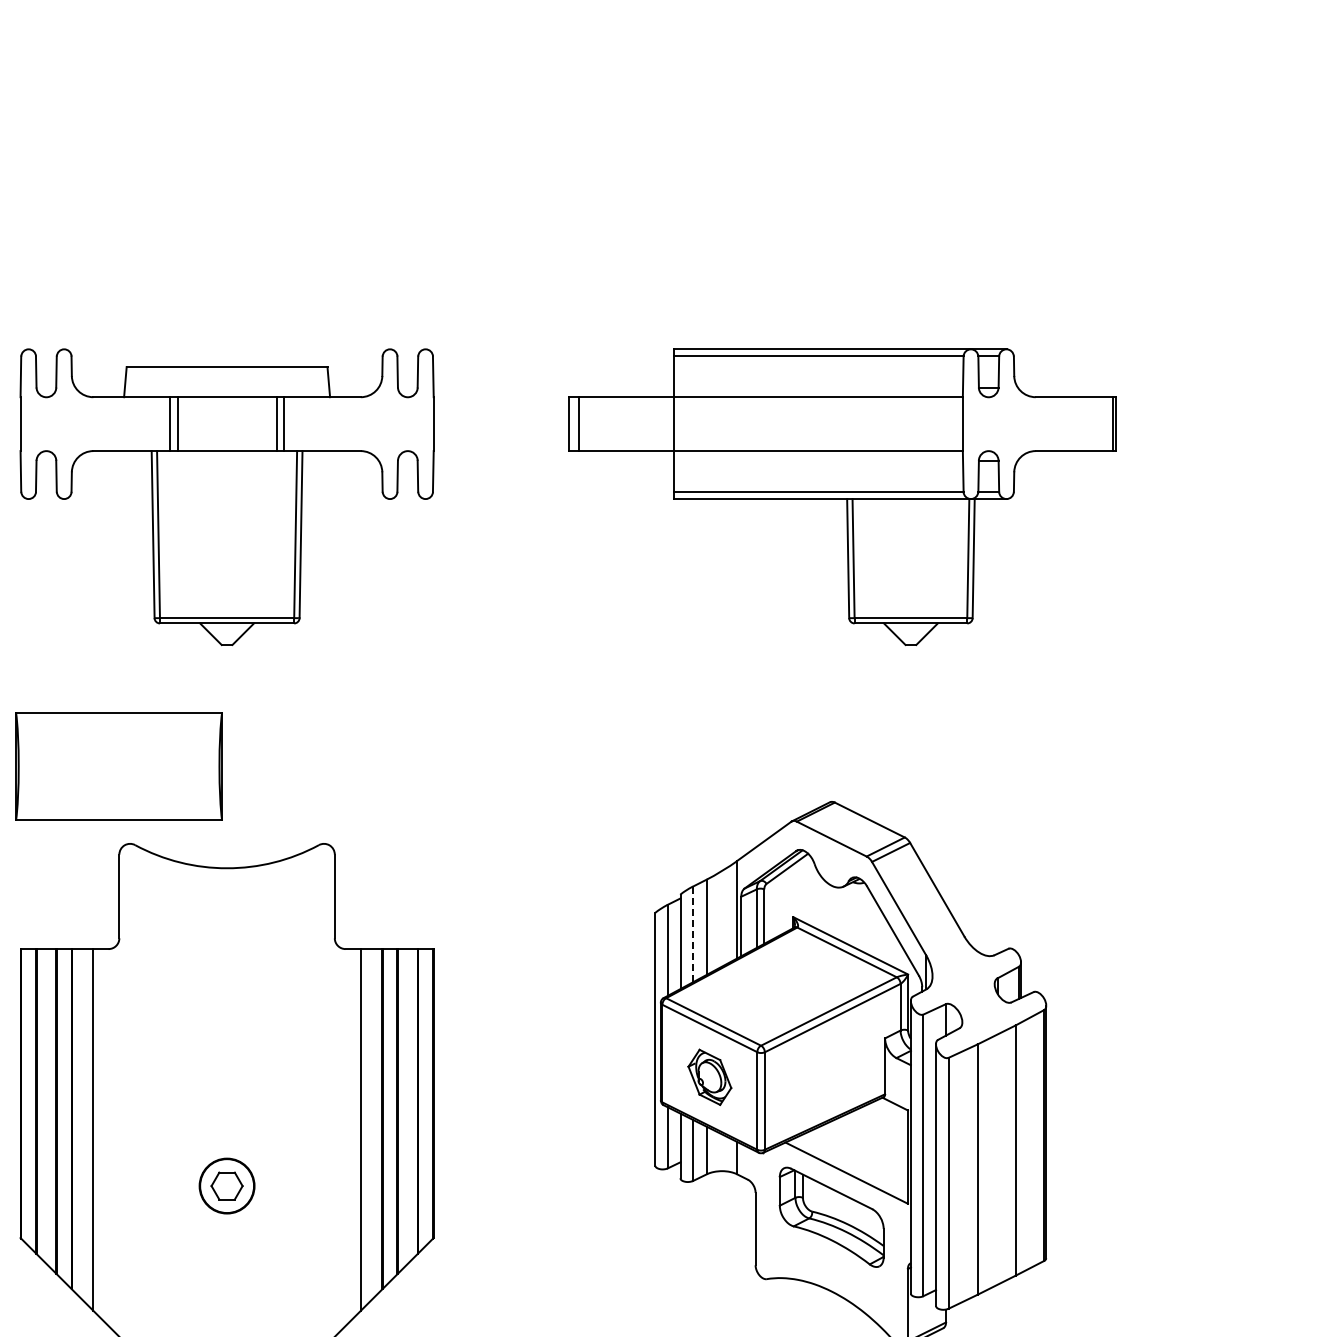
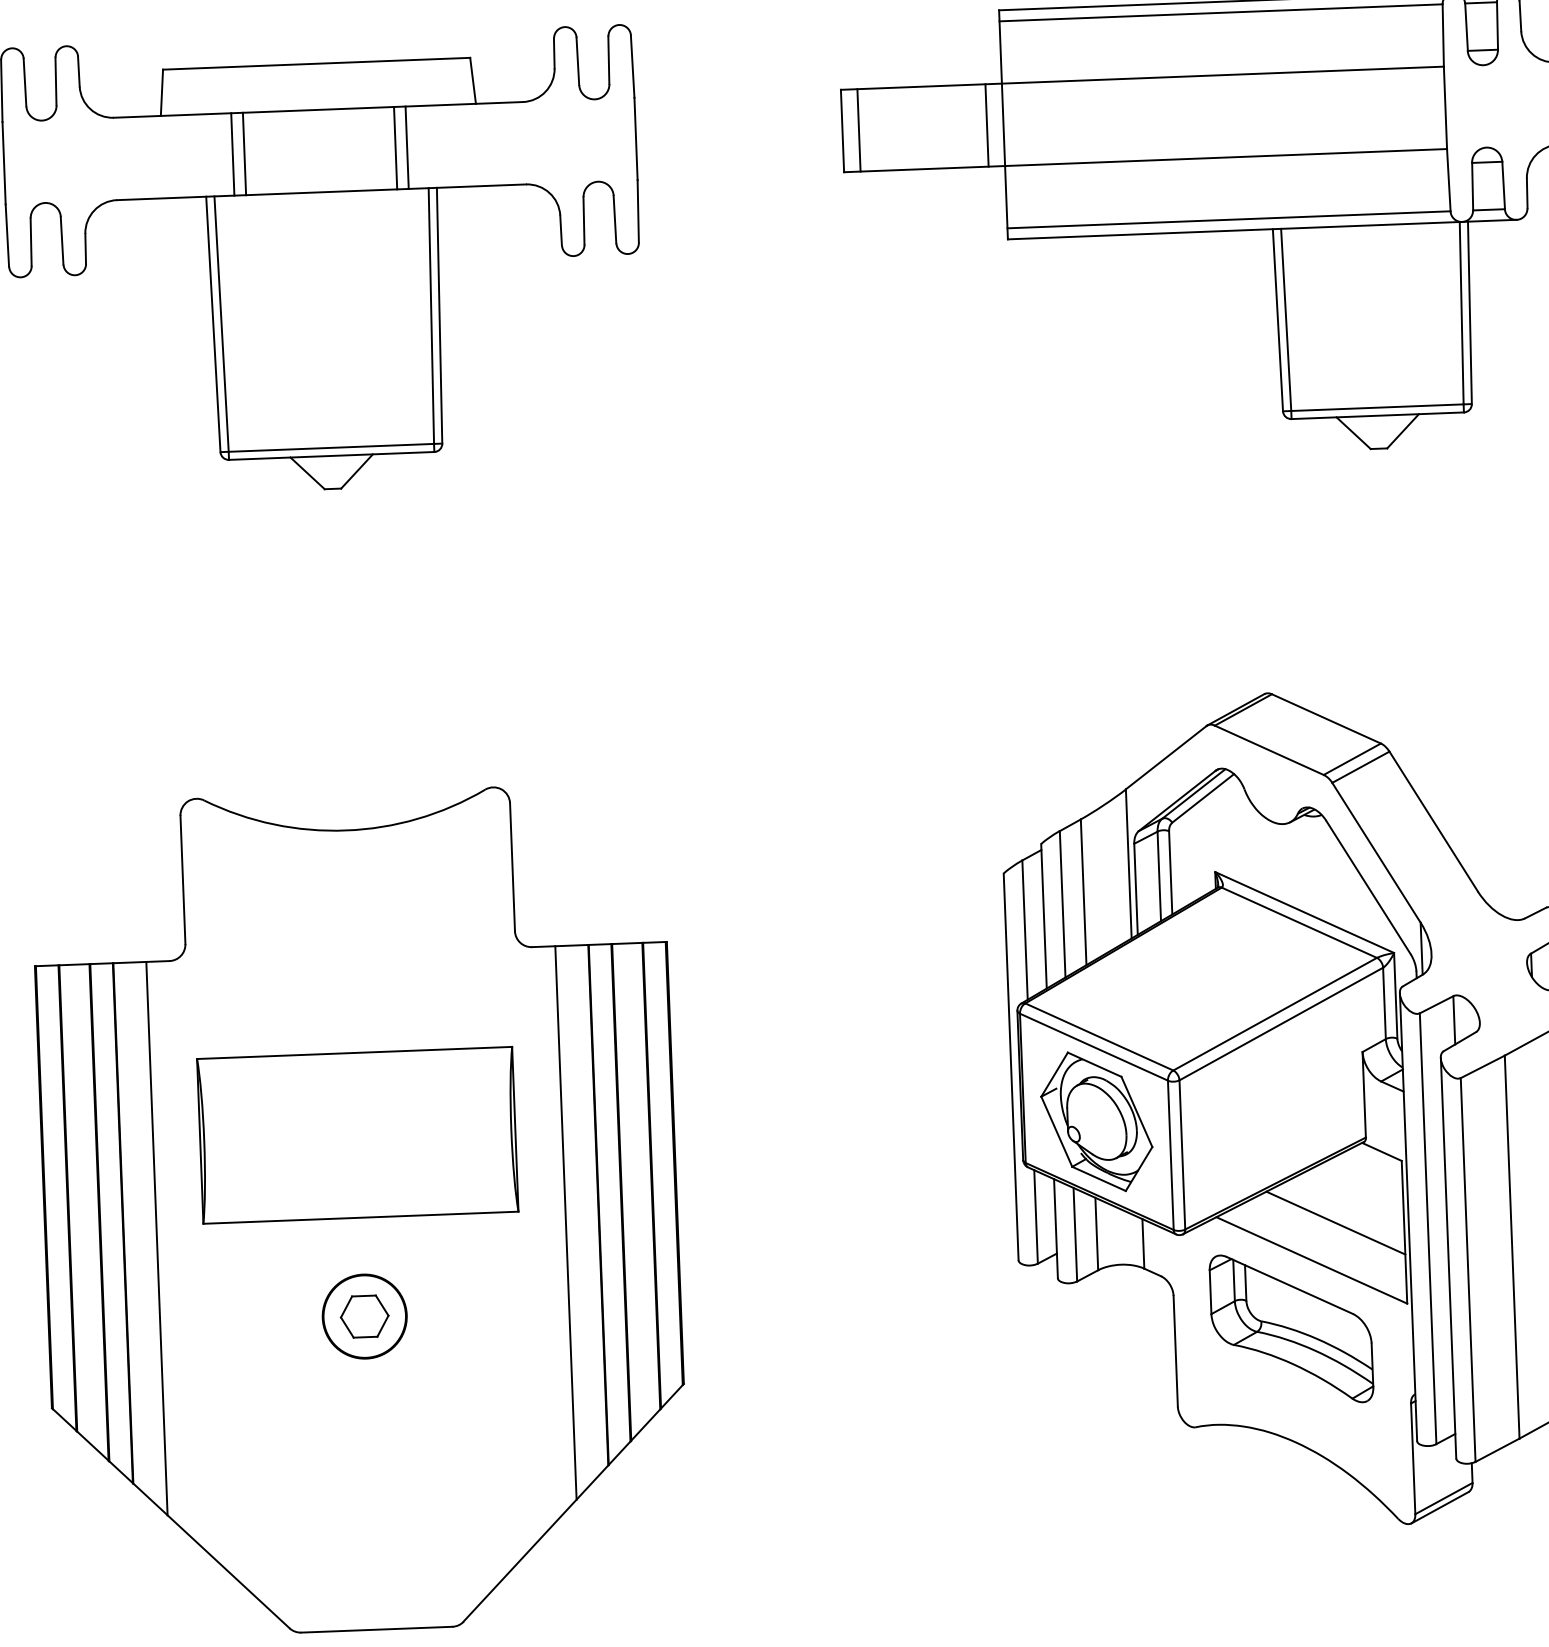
line: (663, 424) -> (987, 125), added
part: (118, 766) -> (356, 1135), moved
line: (693, 934) -> (1063, 904), dashed -> solid
part: (709, 1077) -> (1096, 1122), size x1.67
line: (862, 1149) -> (1334, 1223), added

